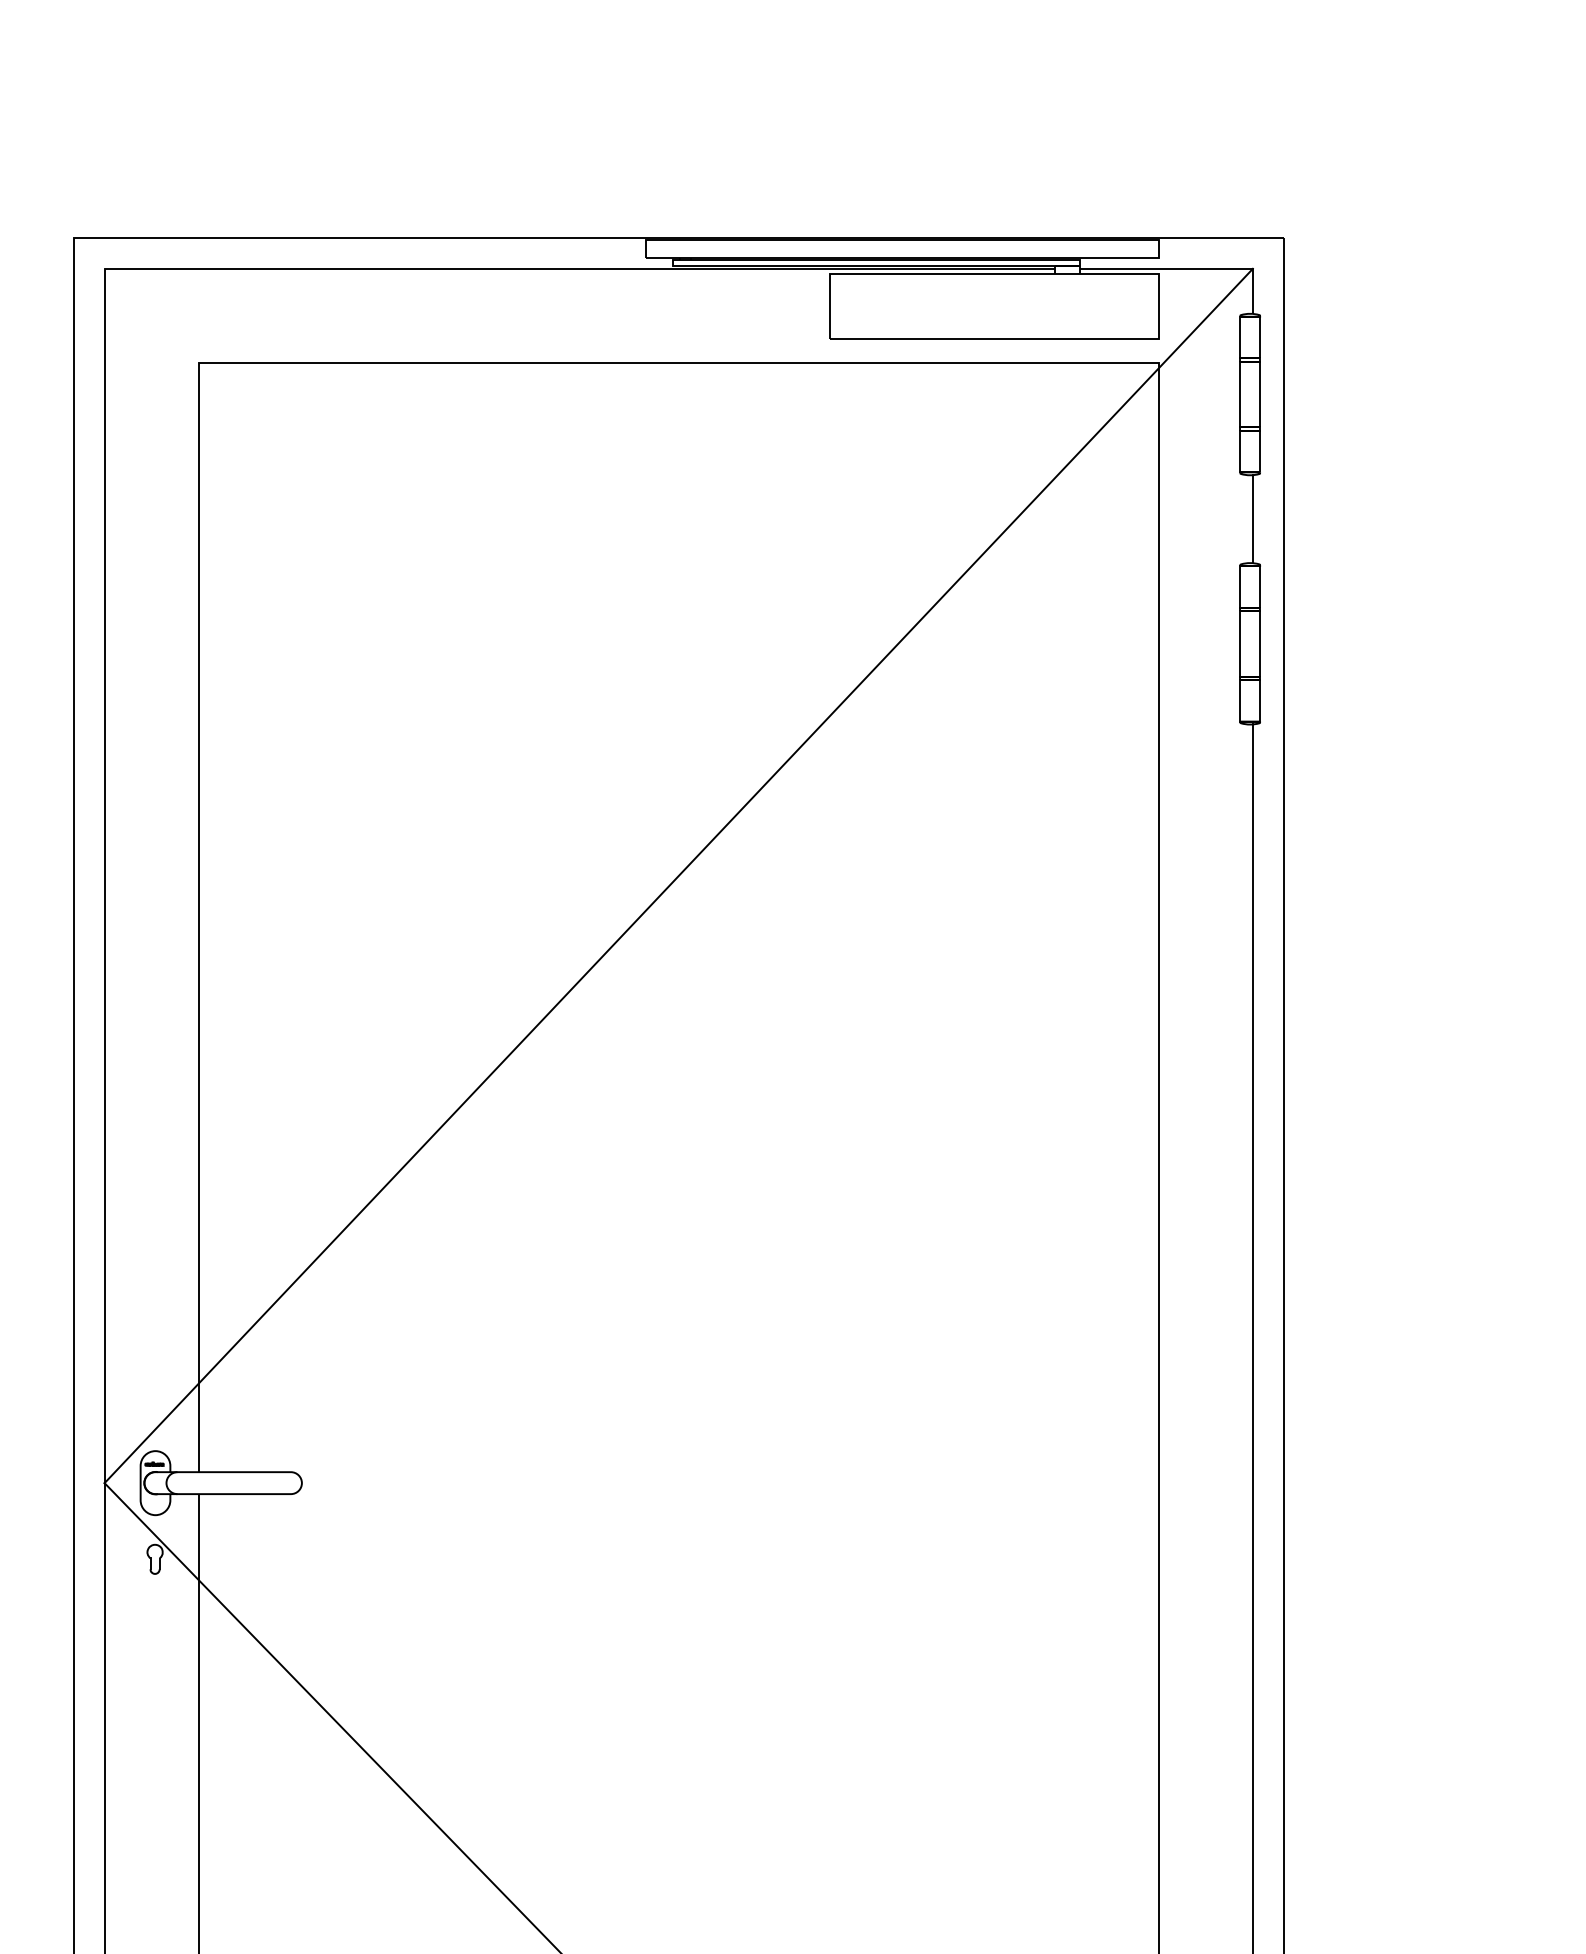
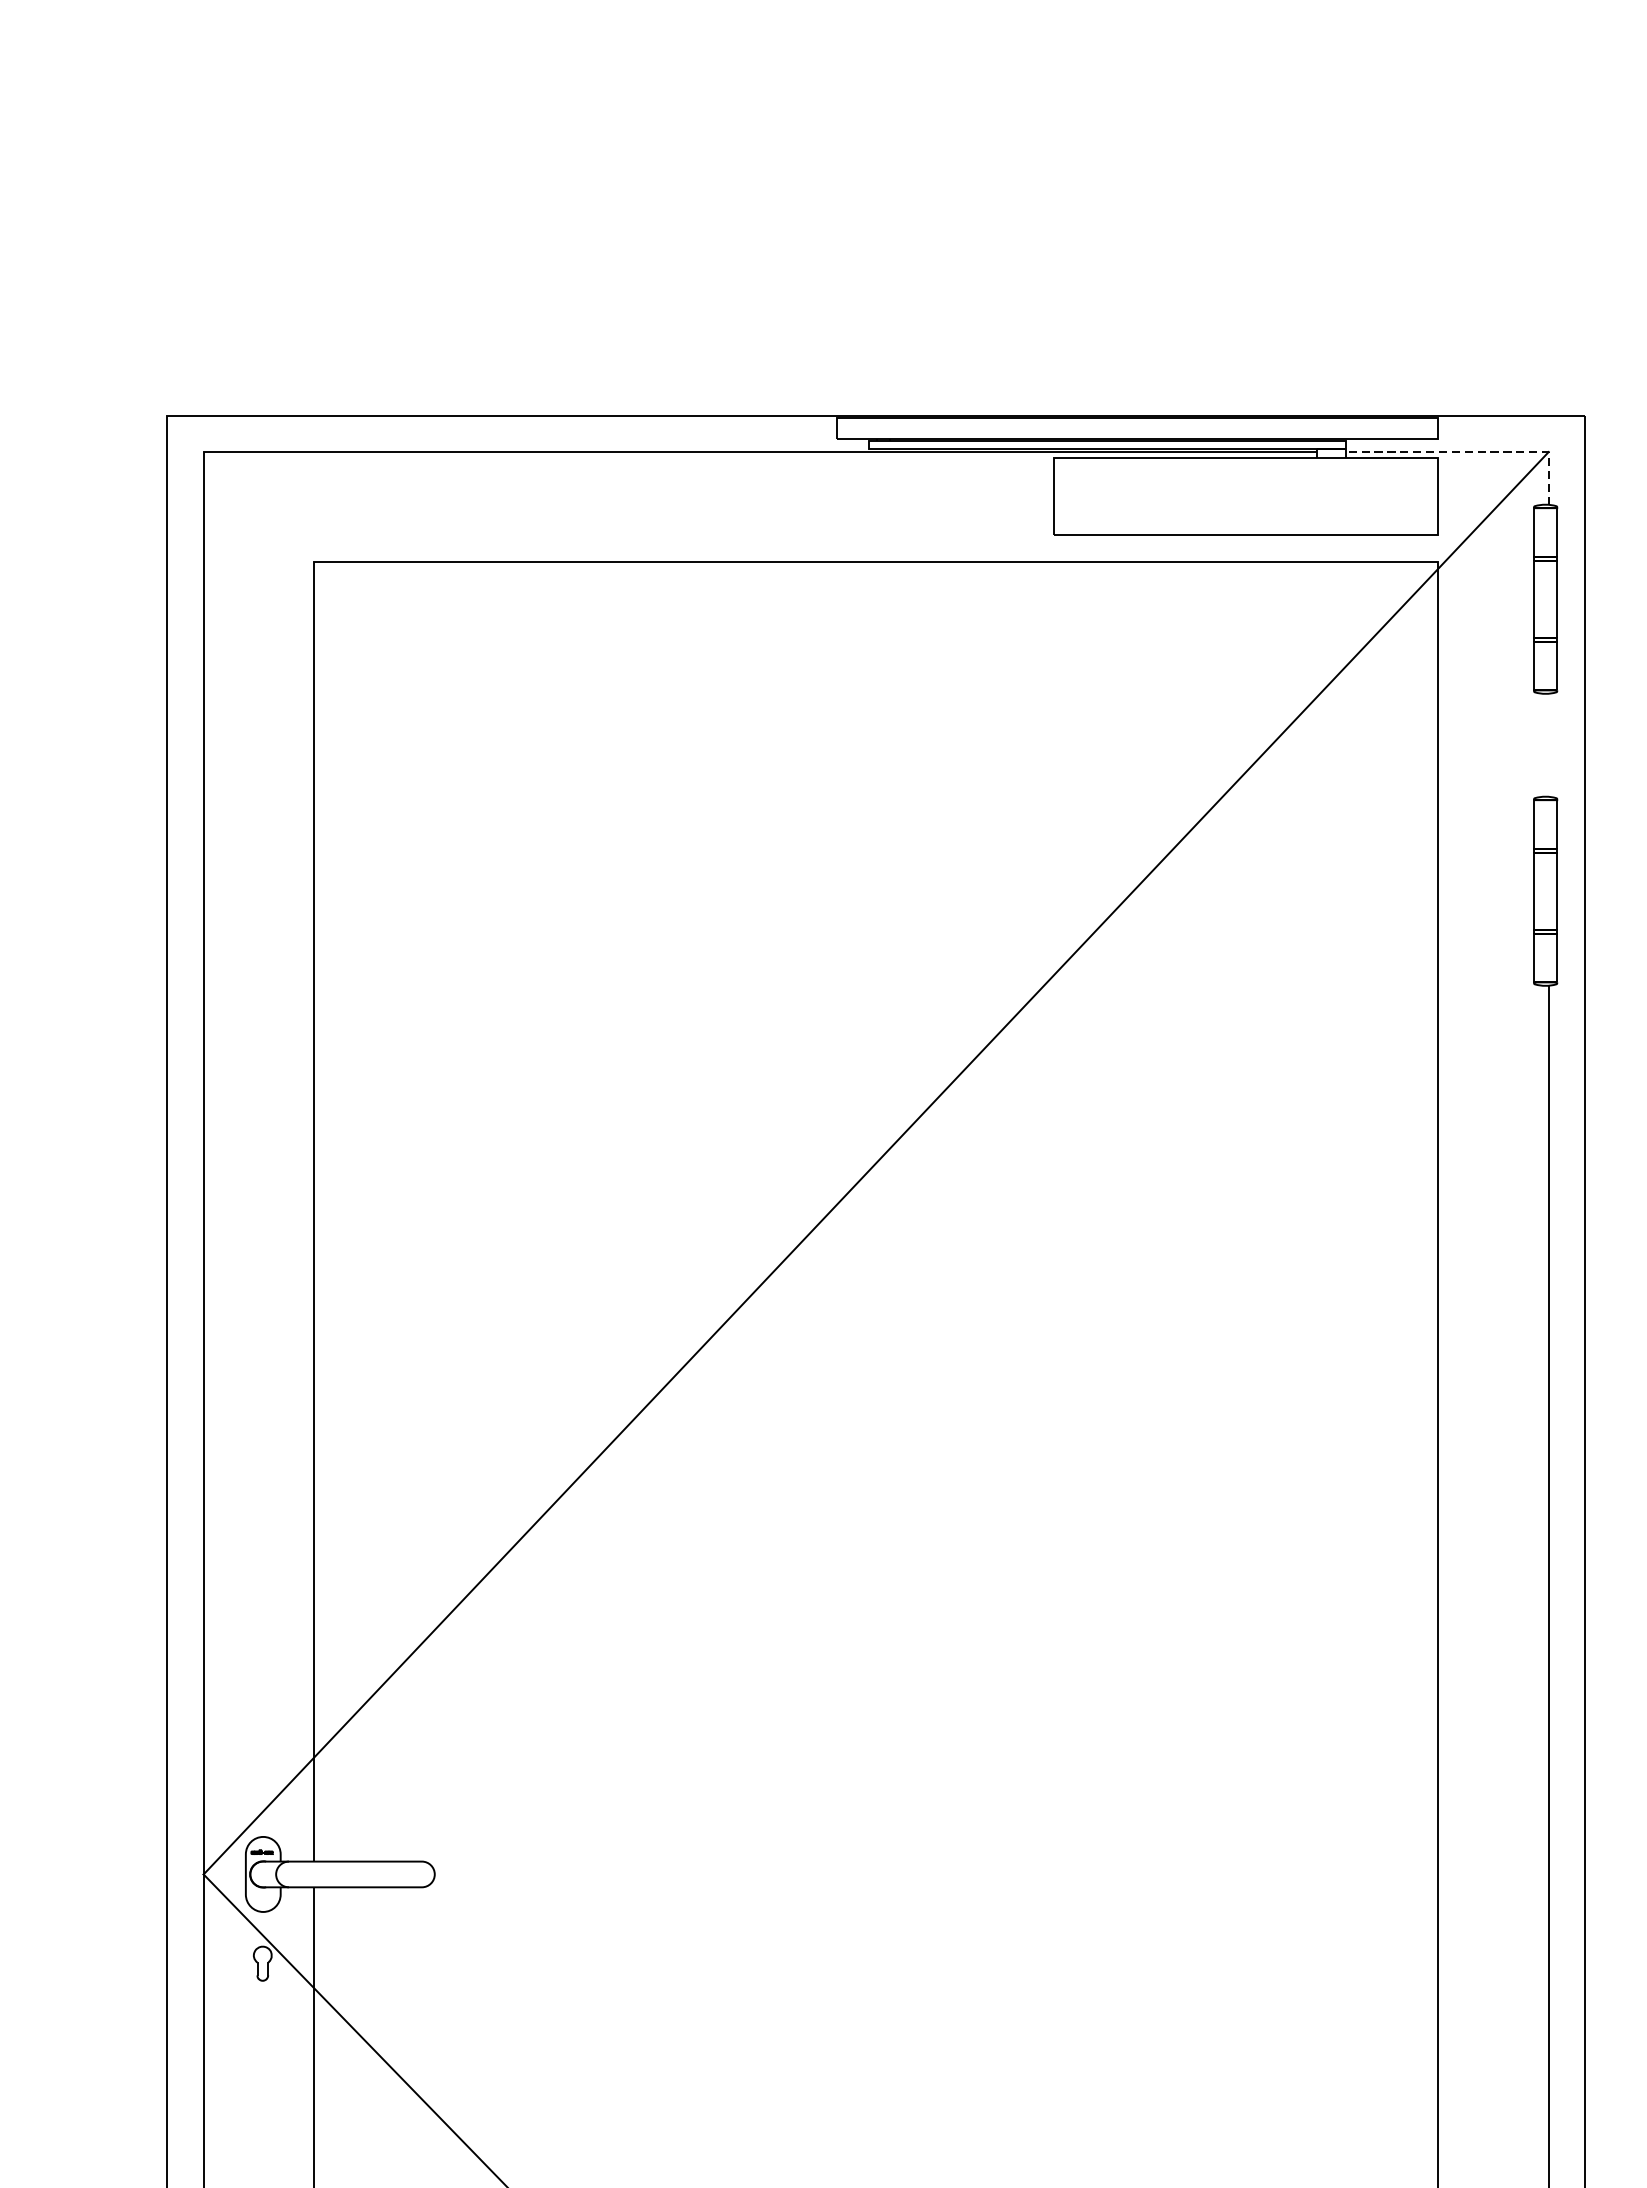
line: (1189, 268) -> (1474, 451), solid -> dashed
line: (1252, 519) -> (1548, 745), removed

